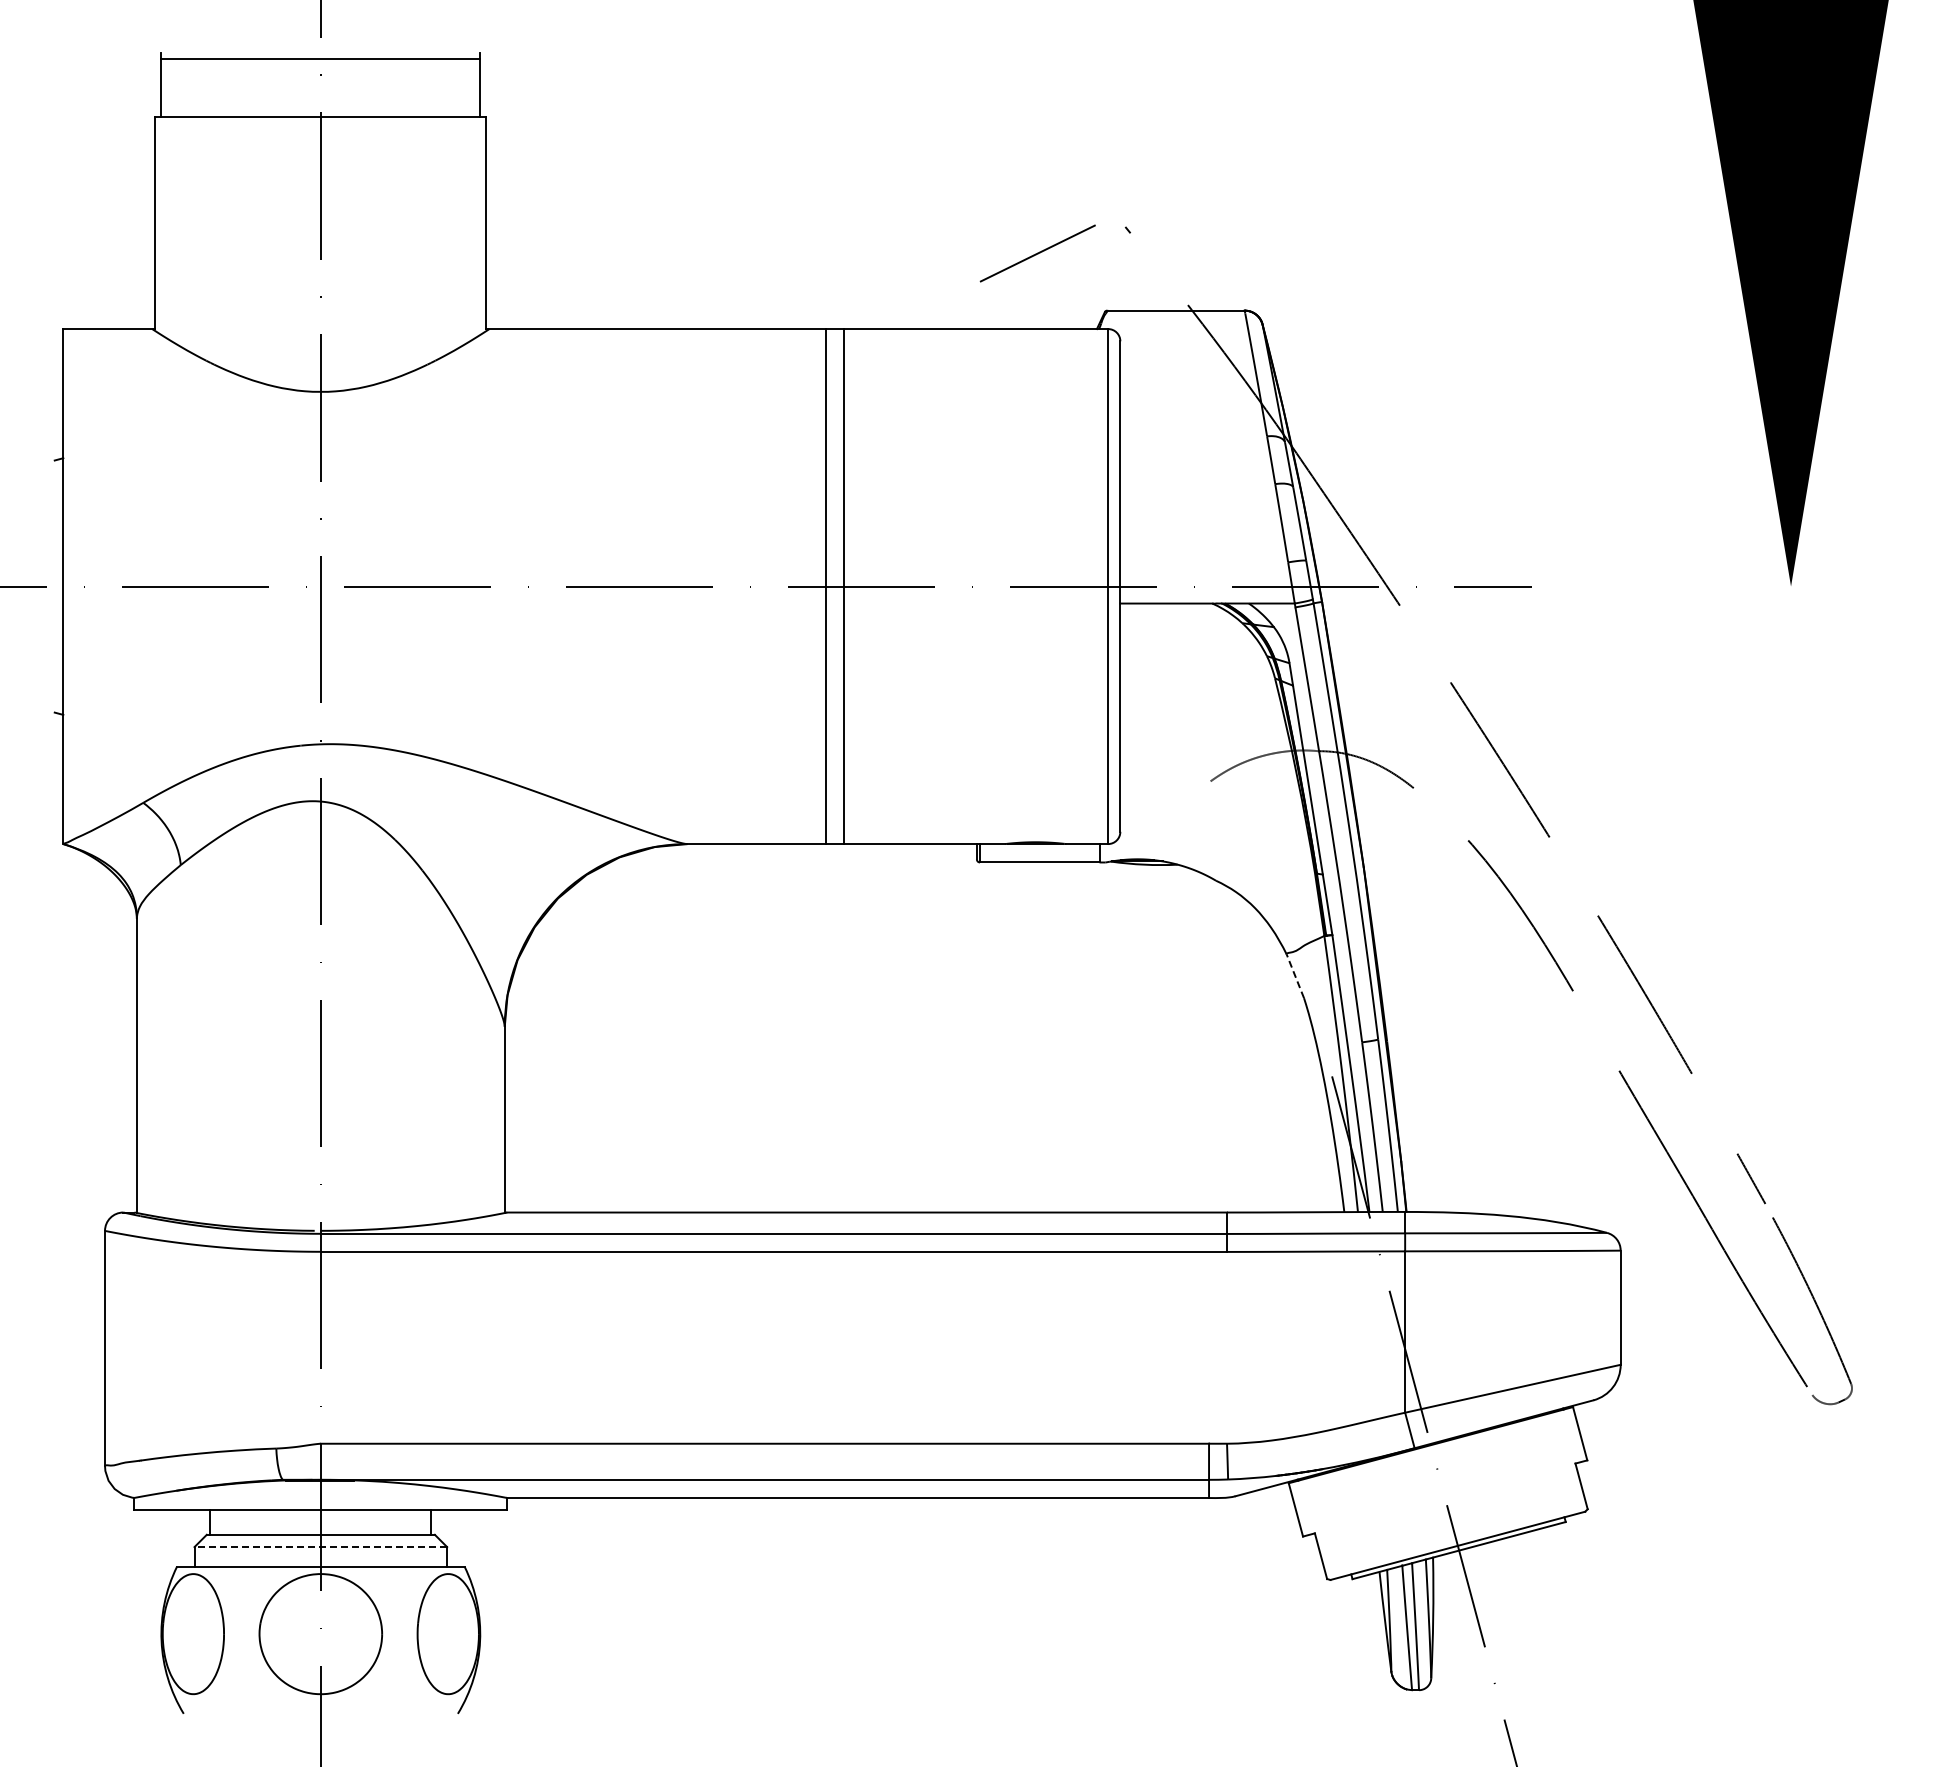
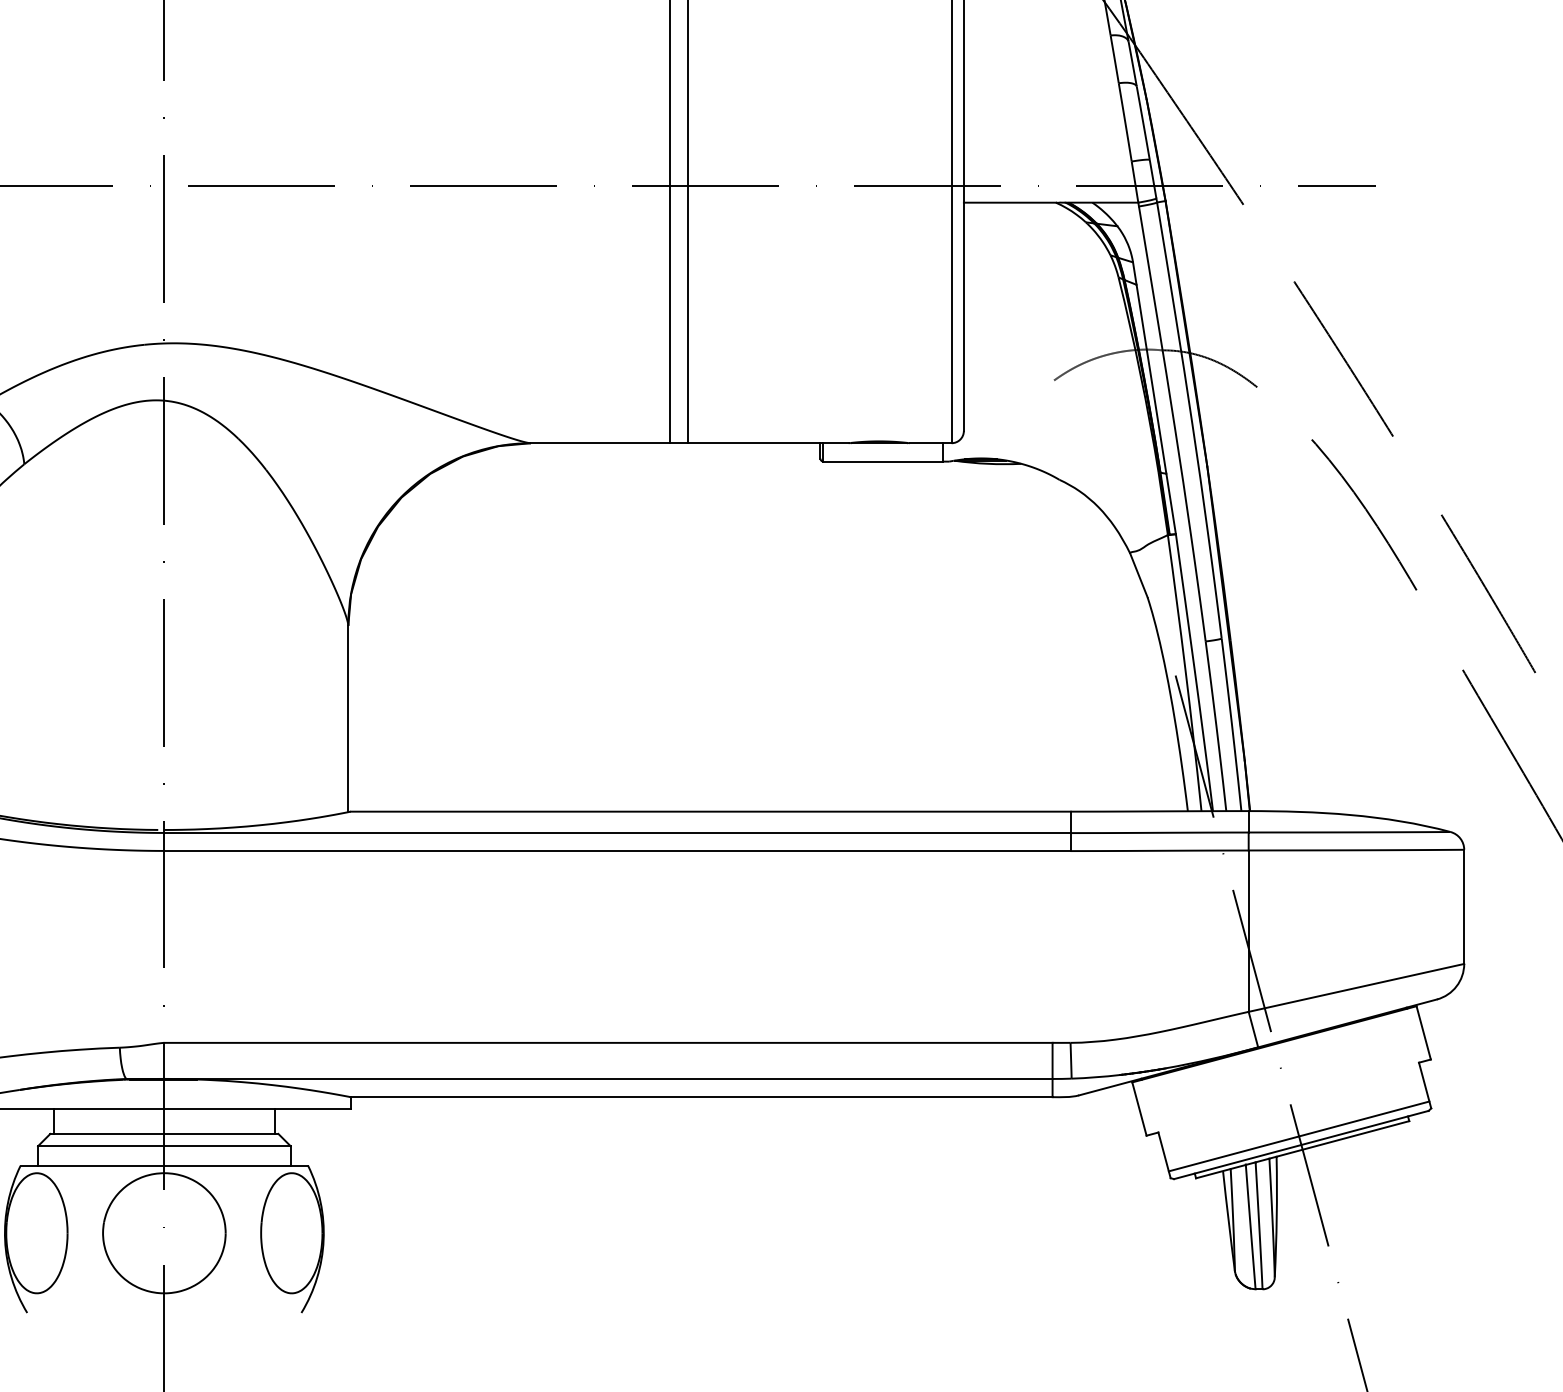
line: (1295, 976) -> (1139, 575), dashed -> solid
line: (1455, 1537) -> (1299, 1136), added
line: (320, 1547) -> (164, 1146), dashed -> solid

